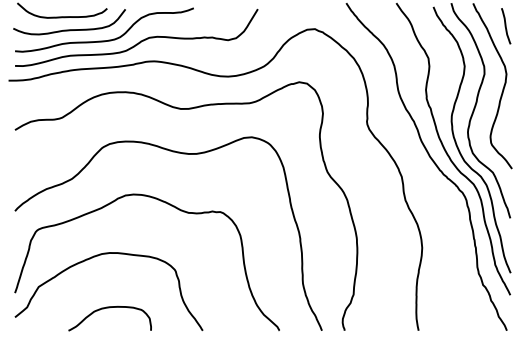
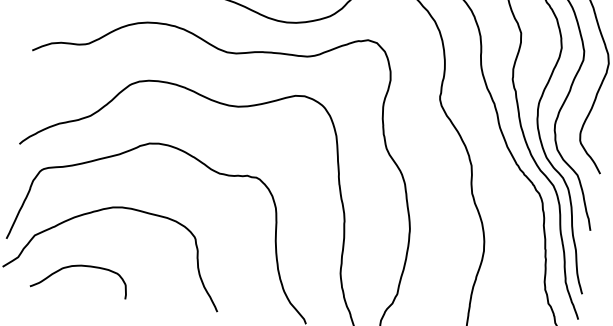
curve: (109, 308) -> (80, 267), moved

